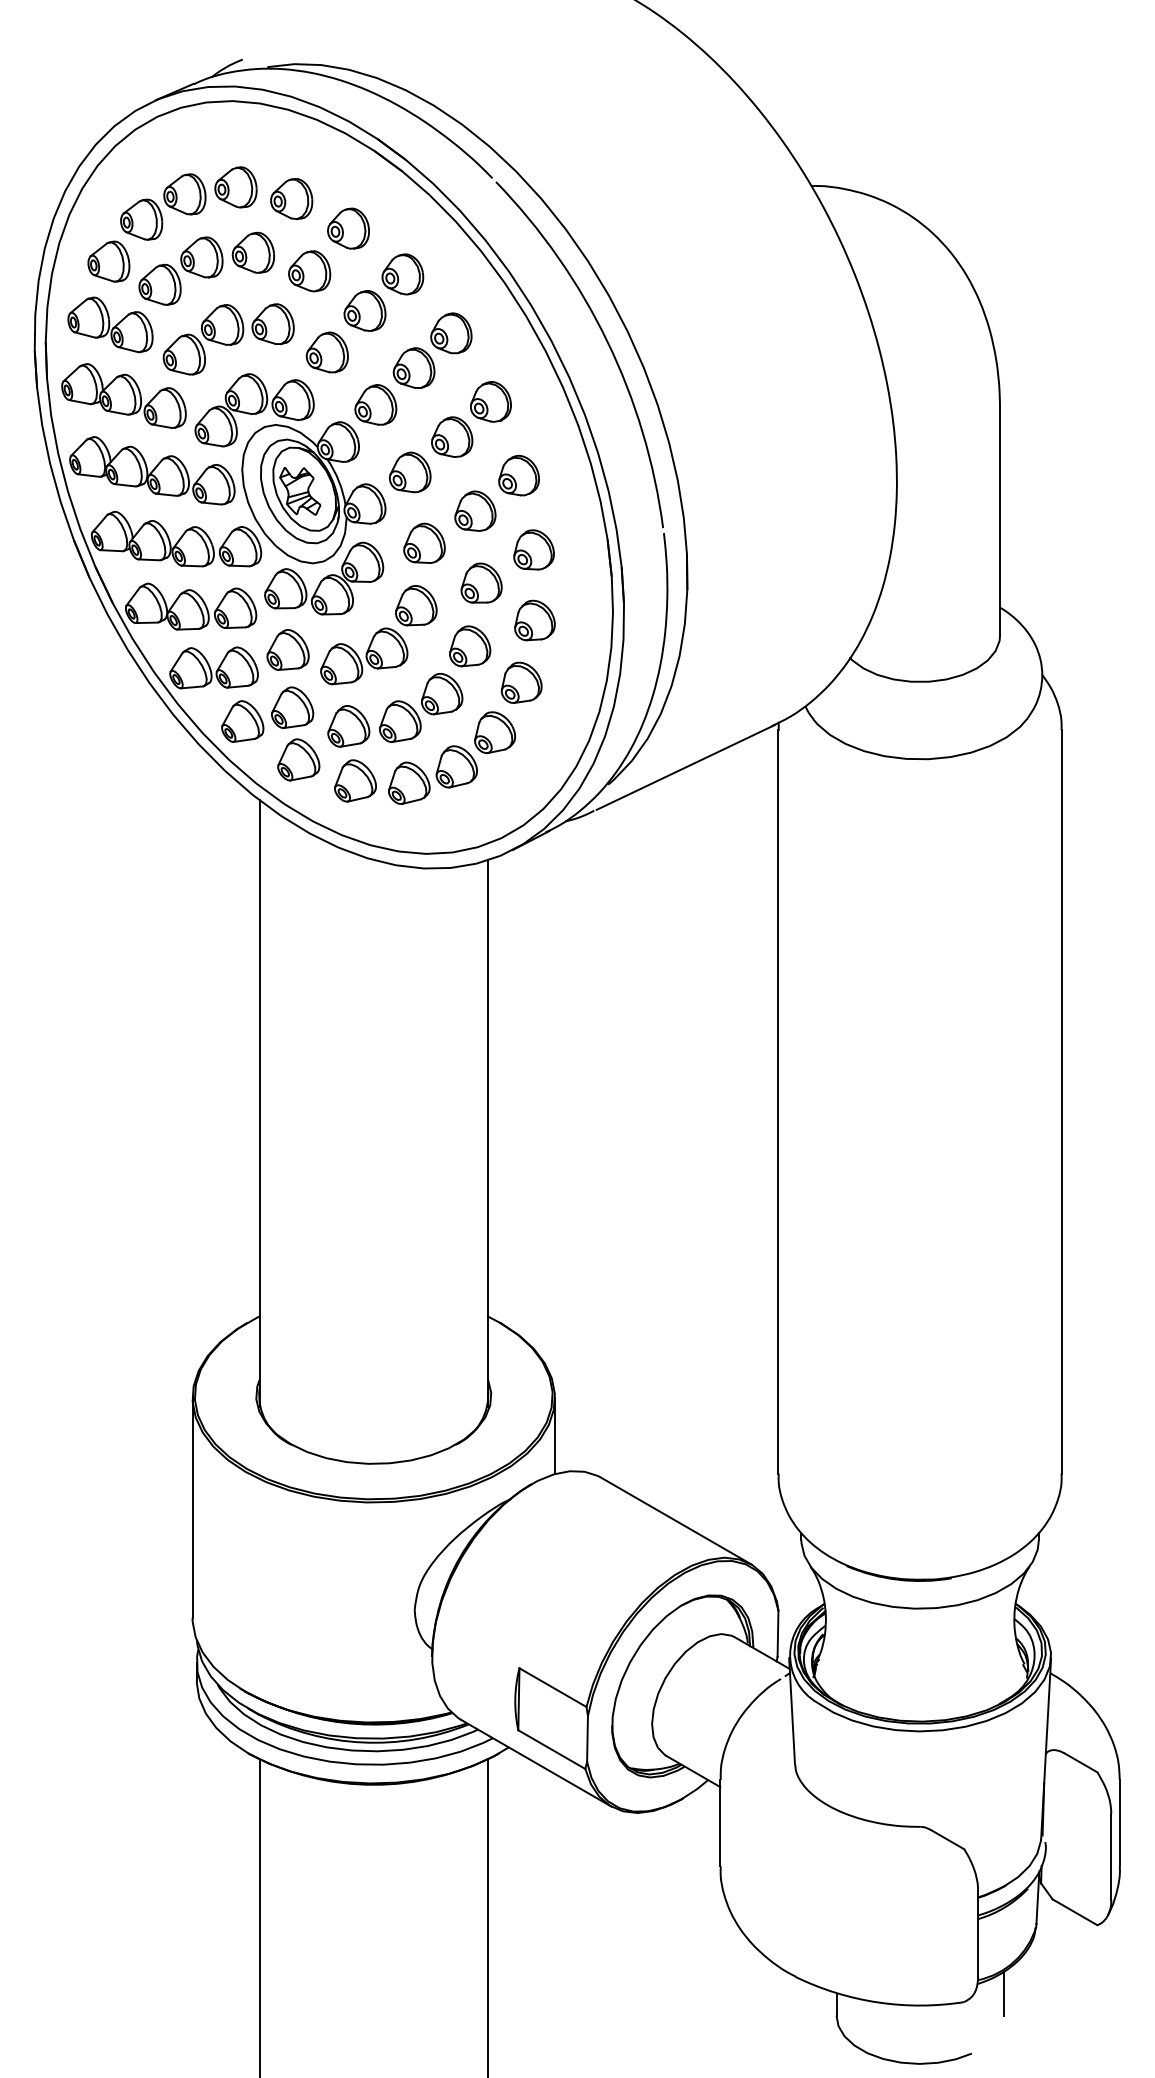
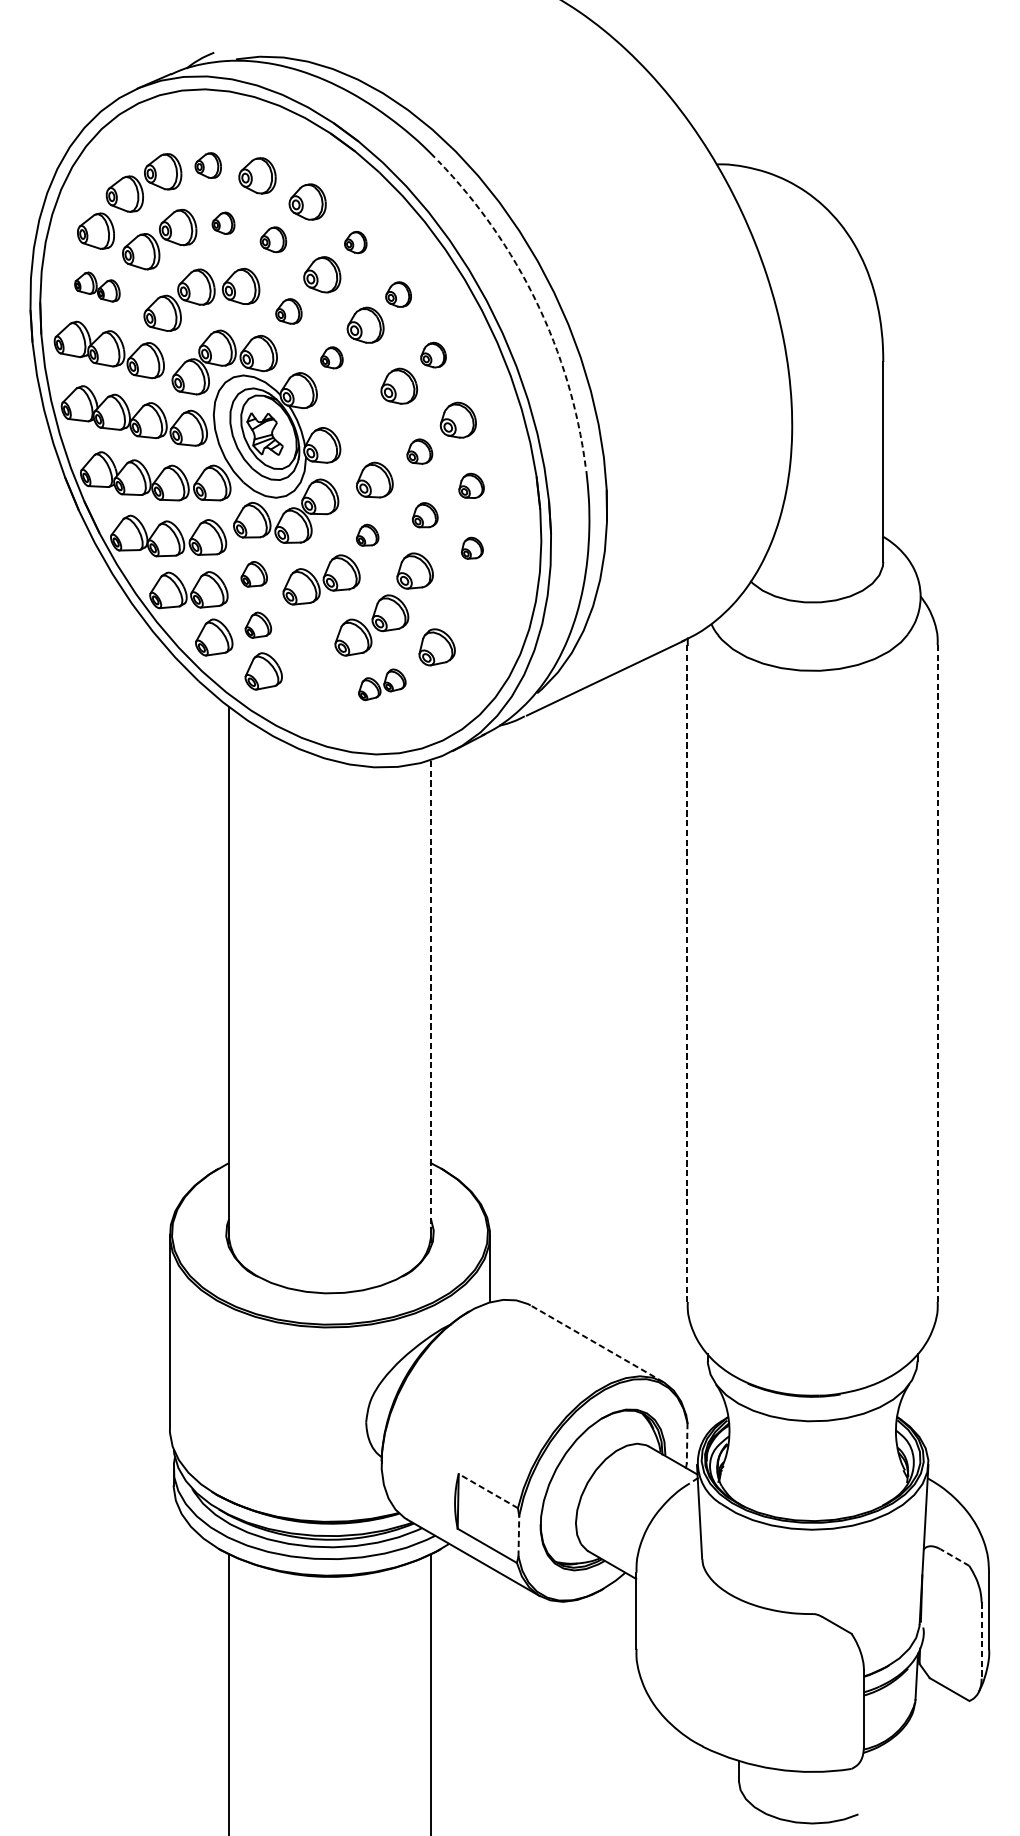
part: (235, 187) -> (207, 165), size x0.7
part: (252, 252) -> (222, 223), size x0.6
part: (309, 271) -> (273, 239), size x0.7
part: (402, 274) -> (355, 242), size x0.6
part: (110, 324) -> (97, 286), size x0.6
part: (451, 333) -> (398, 294), size x0.7
arc: (607, 341) -> (536, 301), solid -> dashed
part: (326, 352) -> (288, 311), size x0.7
part: (490, 401) -> (433, 354), size x0.7
part: (375, 404) -> (331, 357), size x0.6
part: (409, 472) -> (361, 417), removed
part: (475, 510) -> (419, 451), size x0.7
part: (533, 549) -> (471, 485), size x0.7
part: (481, 582) -> (425, 514), size x0.7
part: (416, 605) -> (367, 535), size x0.6
part: (534, 620) -> (472, 548), size x0.6
part: (287, 649) -> (253, 573), size x0.7
part: (521, 682) -> (460, 603), removed
part: (292, 707) -> (258, 625), size x0.7
part: (348, 726) -> (307, 641), removed
part: (432, 774) -> (381, 684), size x0.6
part: (355, 780) -> (313, 689), removed
line: (778, 1102) -> (687, 974), solid -> dashed
line: (1061, 1102) -> (937, 974), solid -> dashed
line: (487, 1133) -> (430, 1001), solid -> dashed
line: (676, 1520) -> (597, 1343), solid -> dashed
line: (778, 1634) -> (687, 1444), solid -> dashed
line: (552, 1687) -> (487, 1490), solid -> dashed
line: (587, 1738) -> (518, 1536), solid -> dashed
line: (1081, 1762) -> (955, 1557), solid -> dashed
line: (1111, 1857) -> (981, 1641), solid -> dashed
line: (1003, 1993) -> (886, 1761), removed

